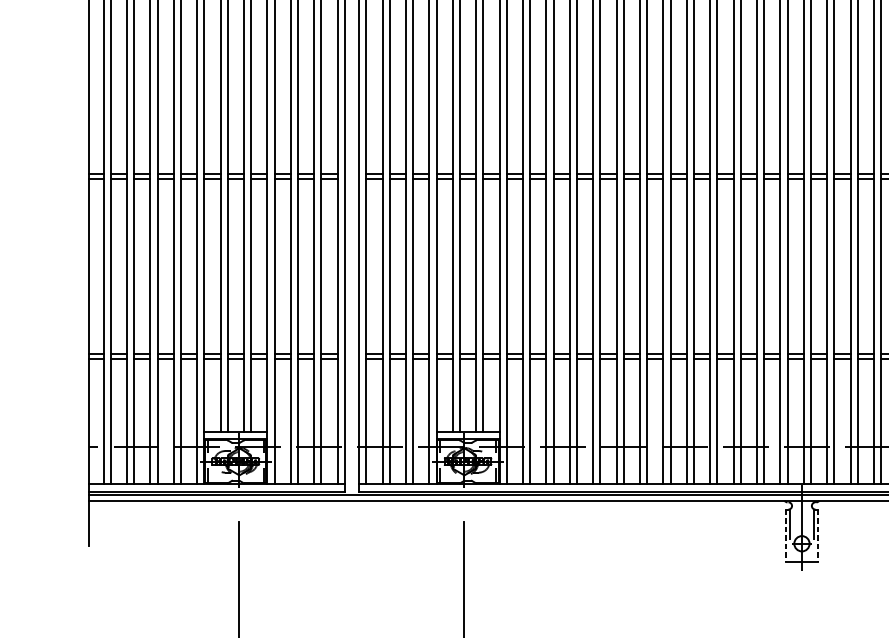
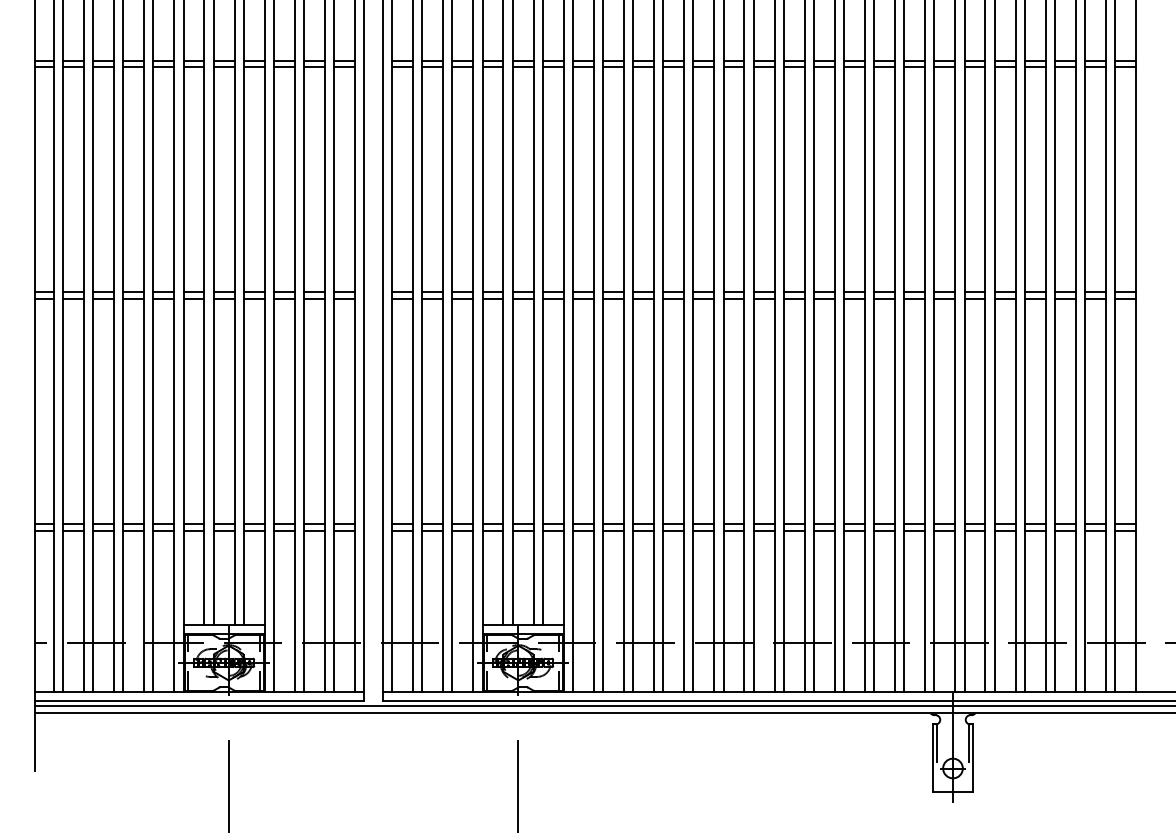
line: (786, 535) -> (932, 758), dashed -> solid
line: (817, 535) -> (973, 758), dashed -> solid

